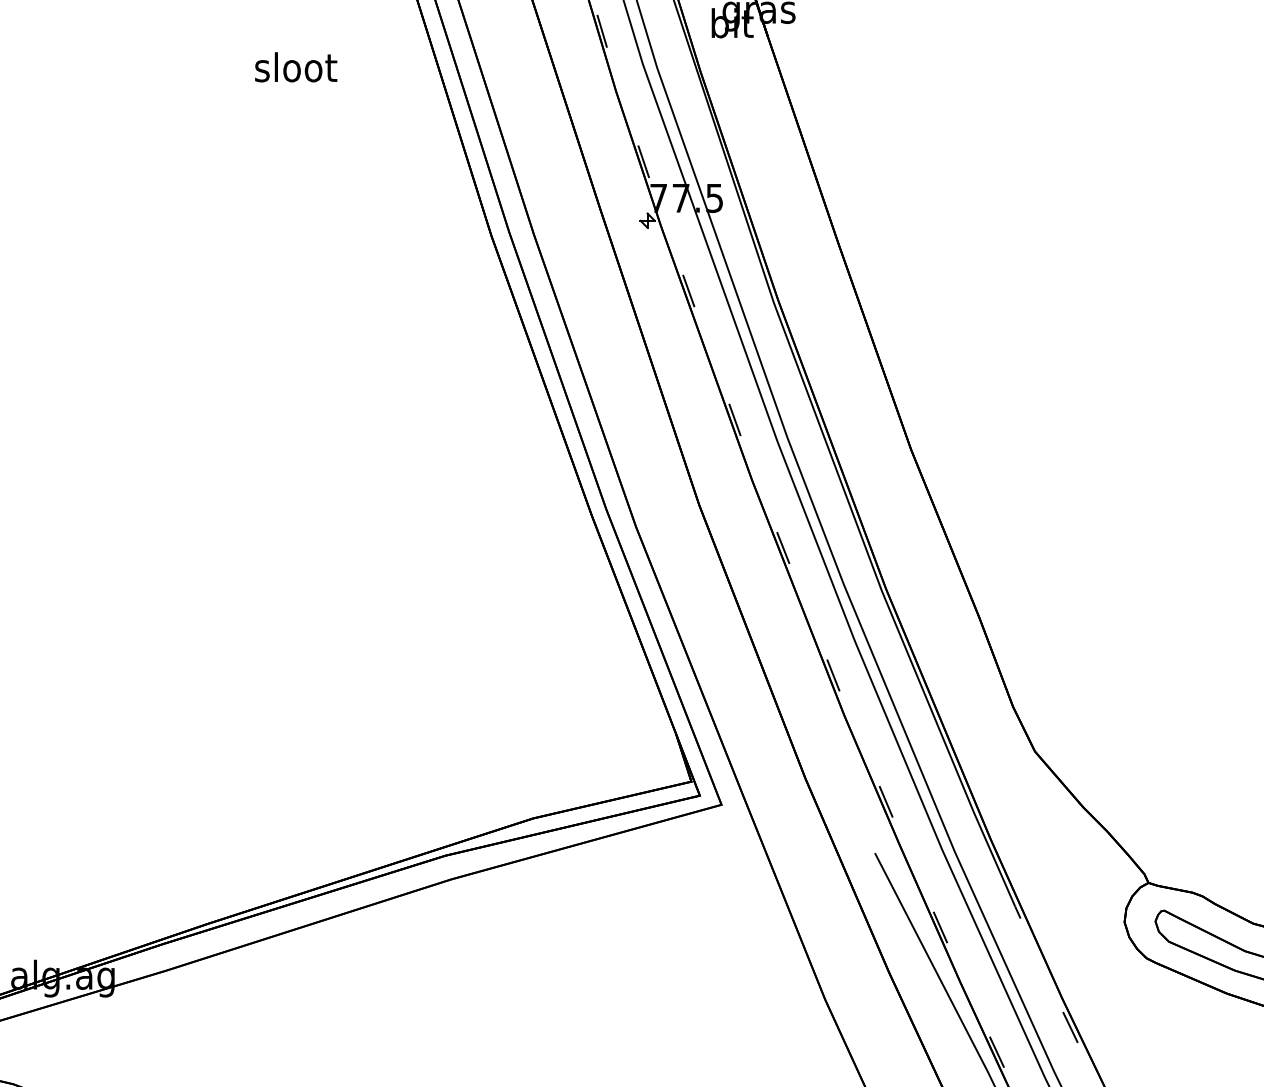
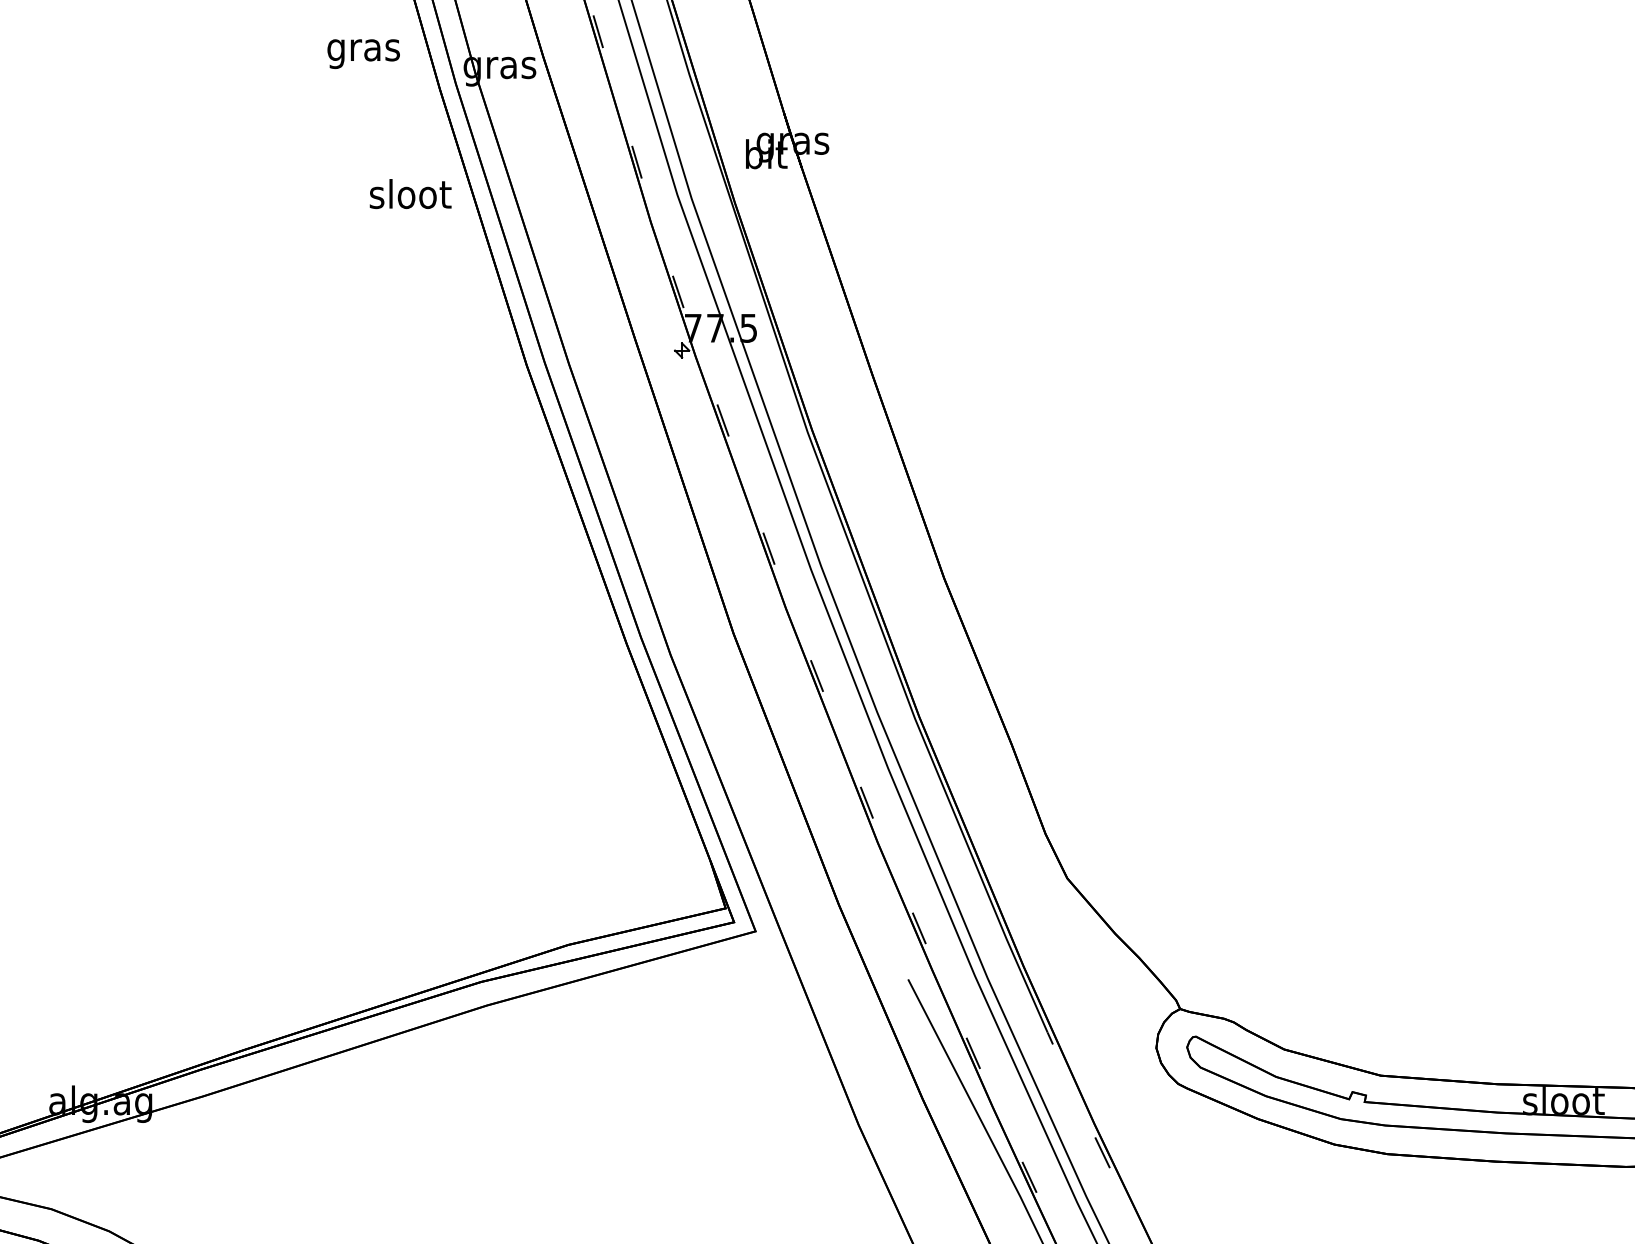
text: (295, 67) -> (410, 194), moved

